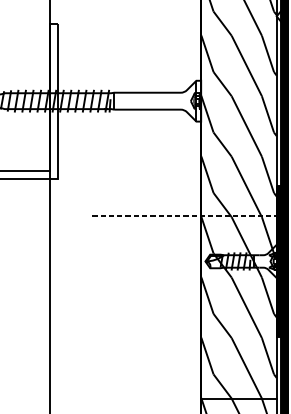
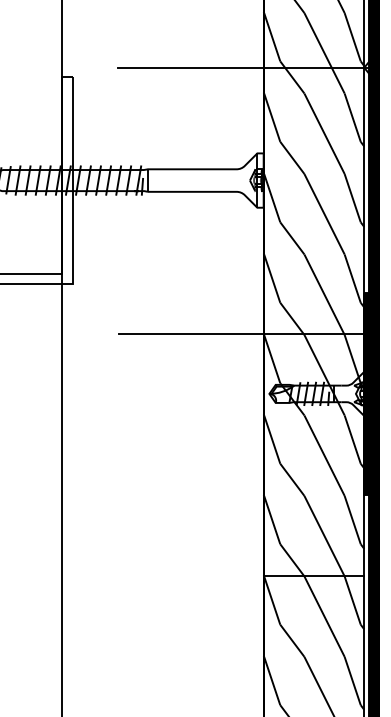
line: (185, 16) -> (243, 67), added
line: (185, 216) -> (243, 333), dashed -> solid

